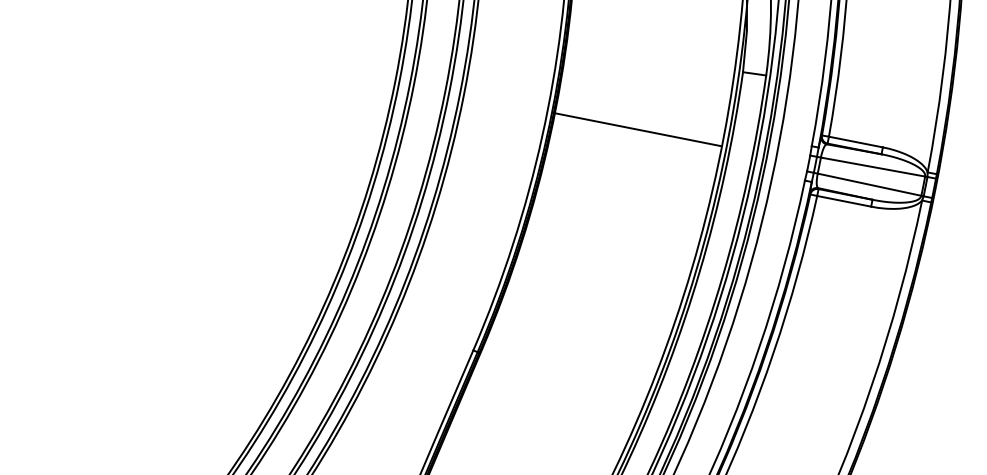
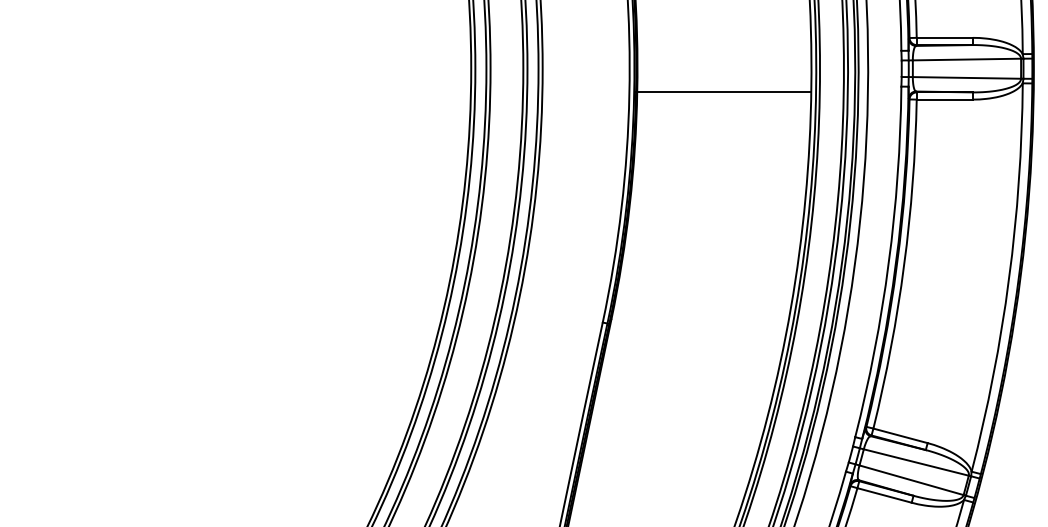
line: (636, 129) -> (722, 91), moved

